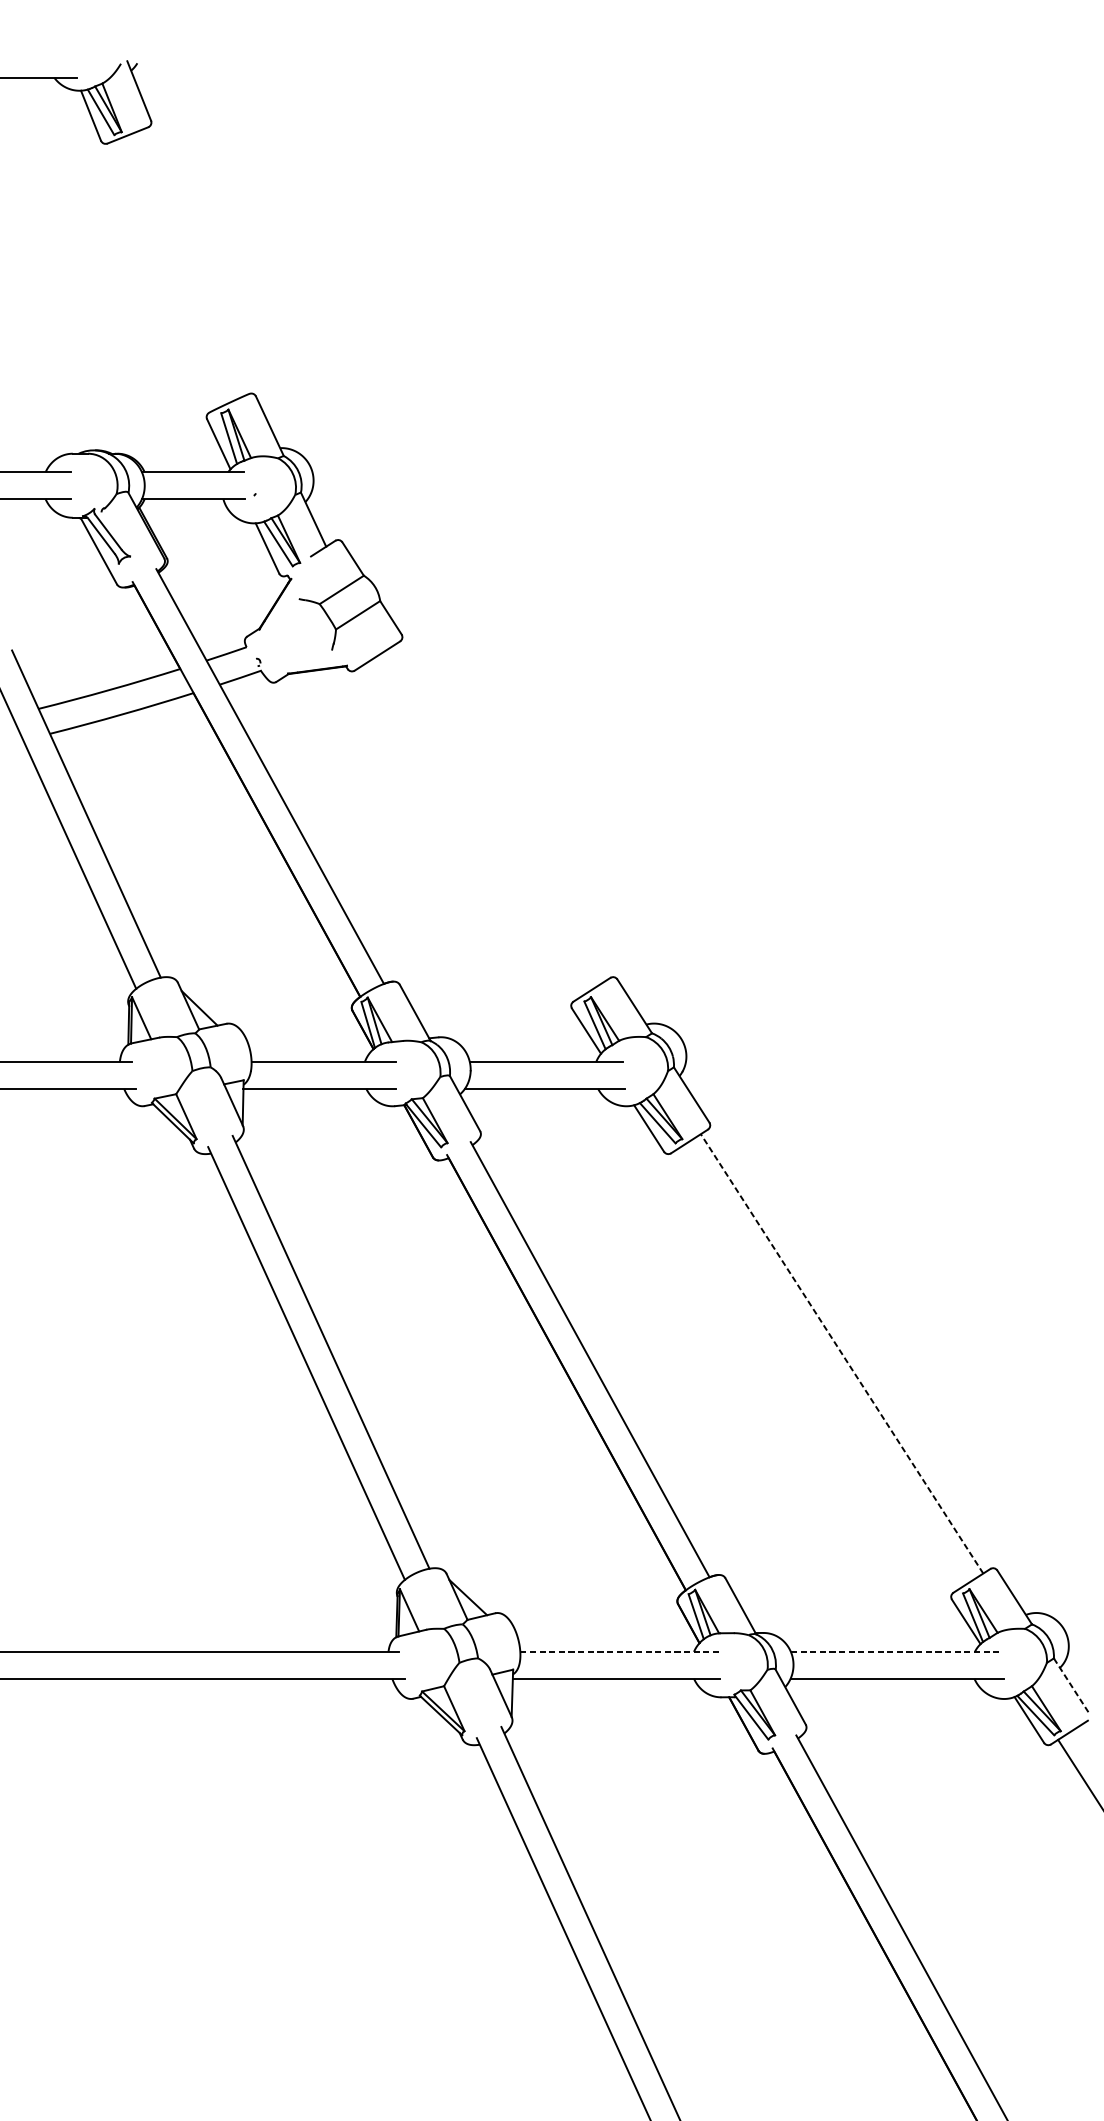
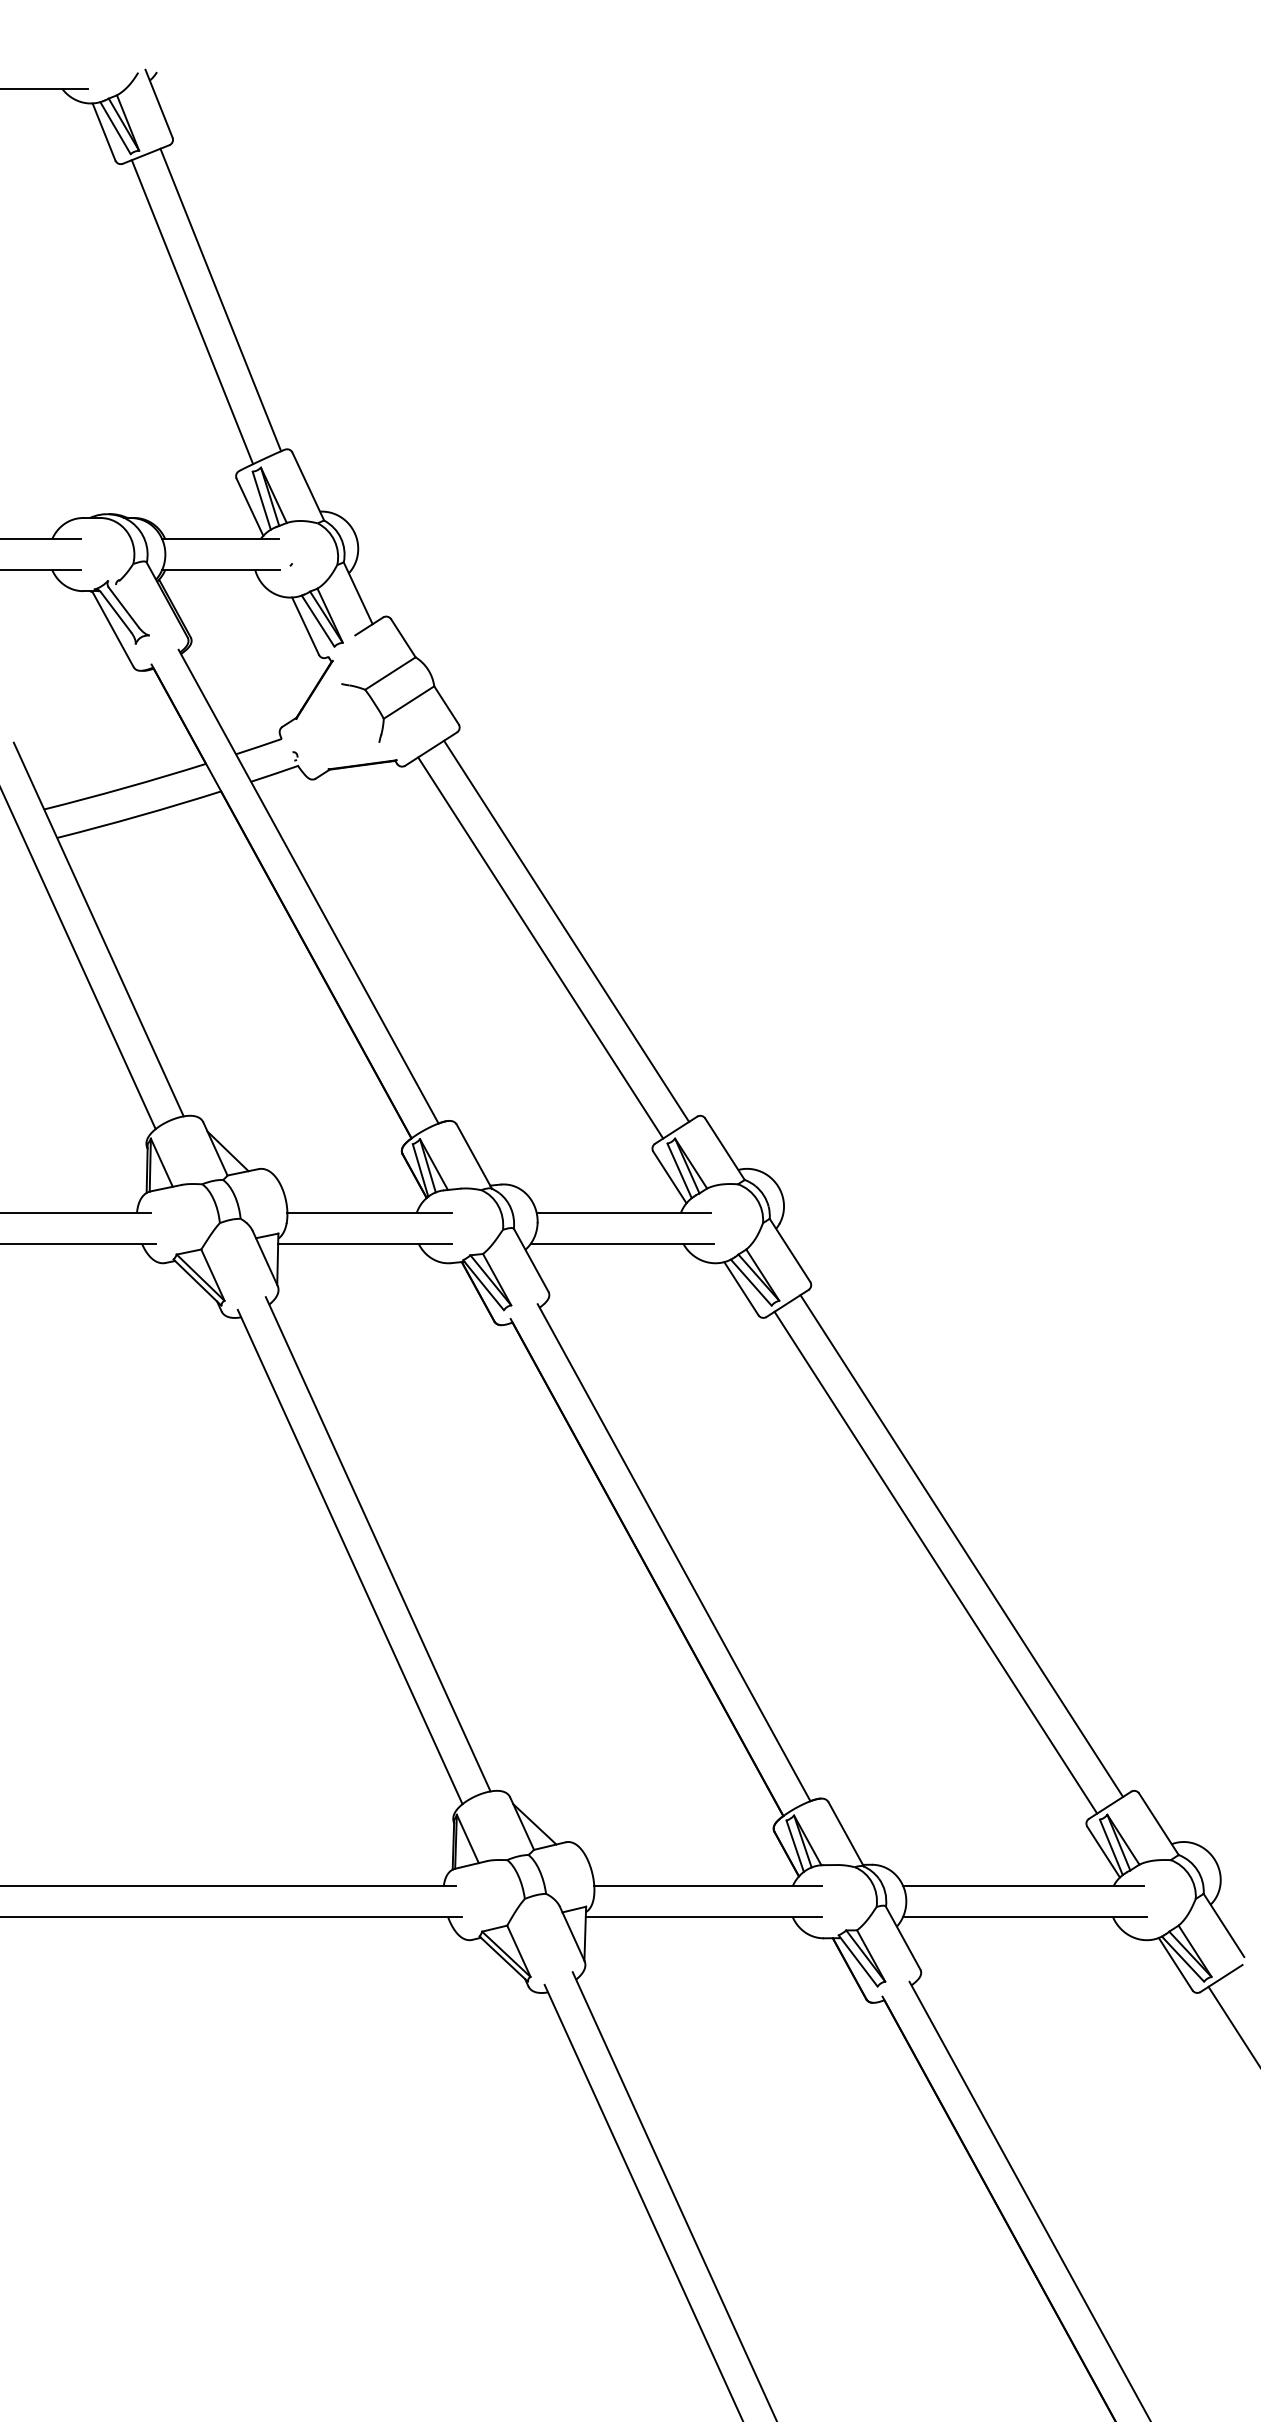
line: (193, 262) -> (220, 299), added
line: (168, 273) -> (192, 312), added
line: (495, 814) -> (566, 930), added
line: (473, 829) -> (540, 947), added
line: (841, 1353) -> (961, 1545), dashed -> solid
line: (819, 1368) -> (935, 1562), added
line: (620, 1651) -> (708, 1886), dashed -> solid
line: (896, 1651) -> (1024, 1886), dashed -> solid
line: (1071, 1686) -> (1223, 1925), dashed -> solid

